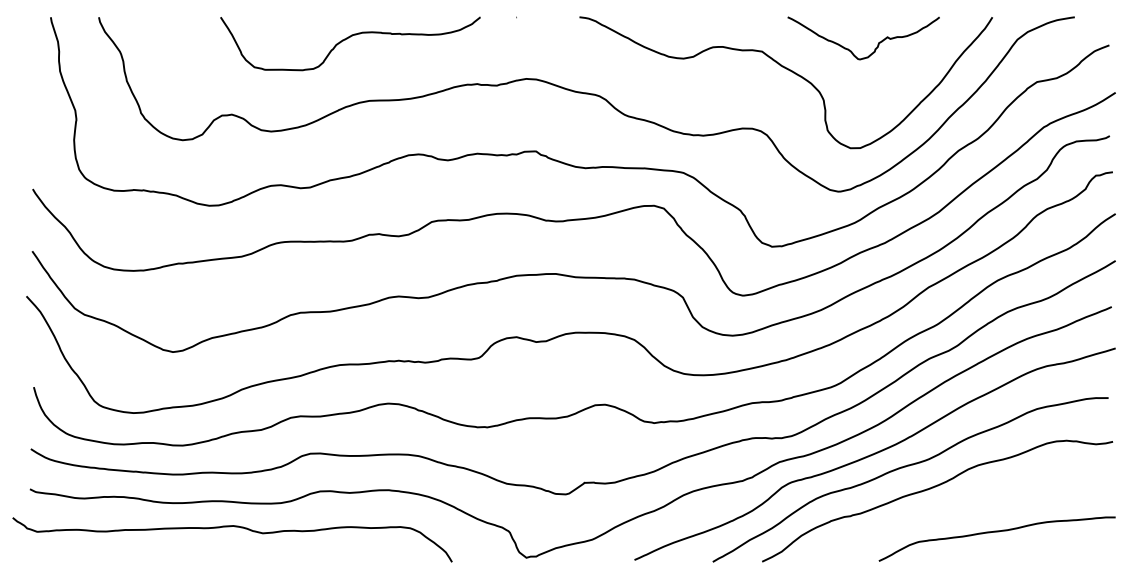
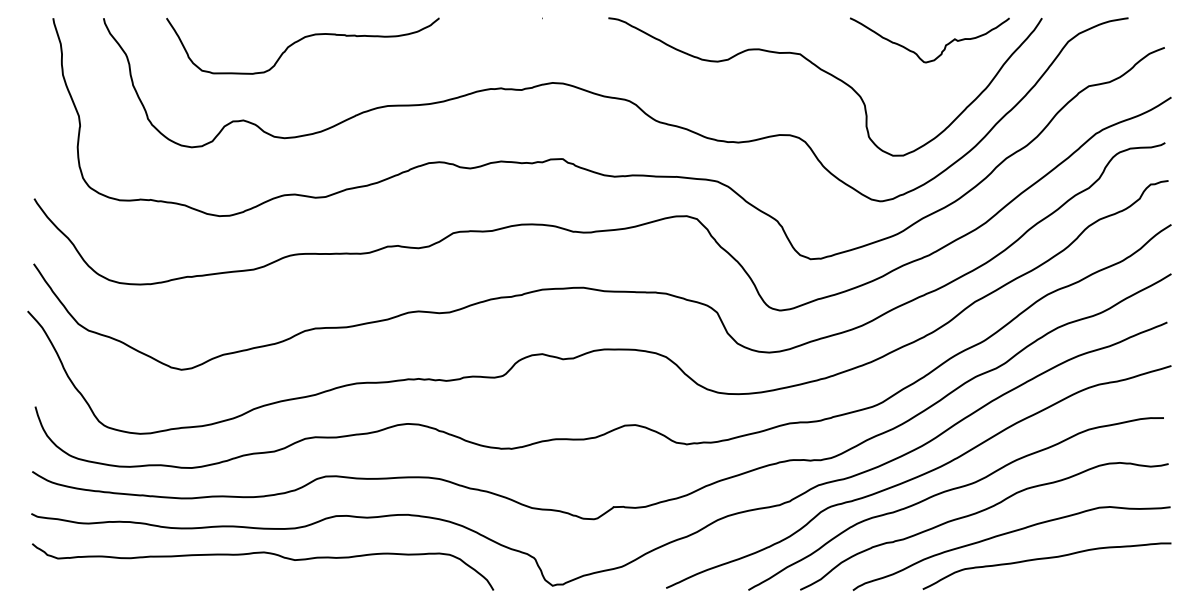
curve: (347, 39) -> (299, 41), moved
curve: (877, 44) -> (944, 46), moved
curve: (958, 508) -> (1006, 534), added
curve: (232, 527) -> (263, 553), moved

